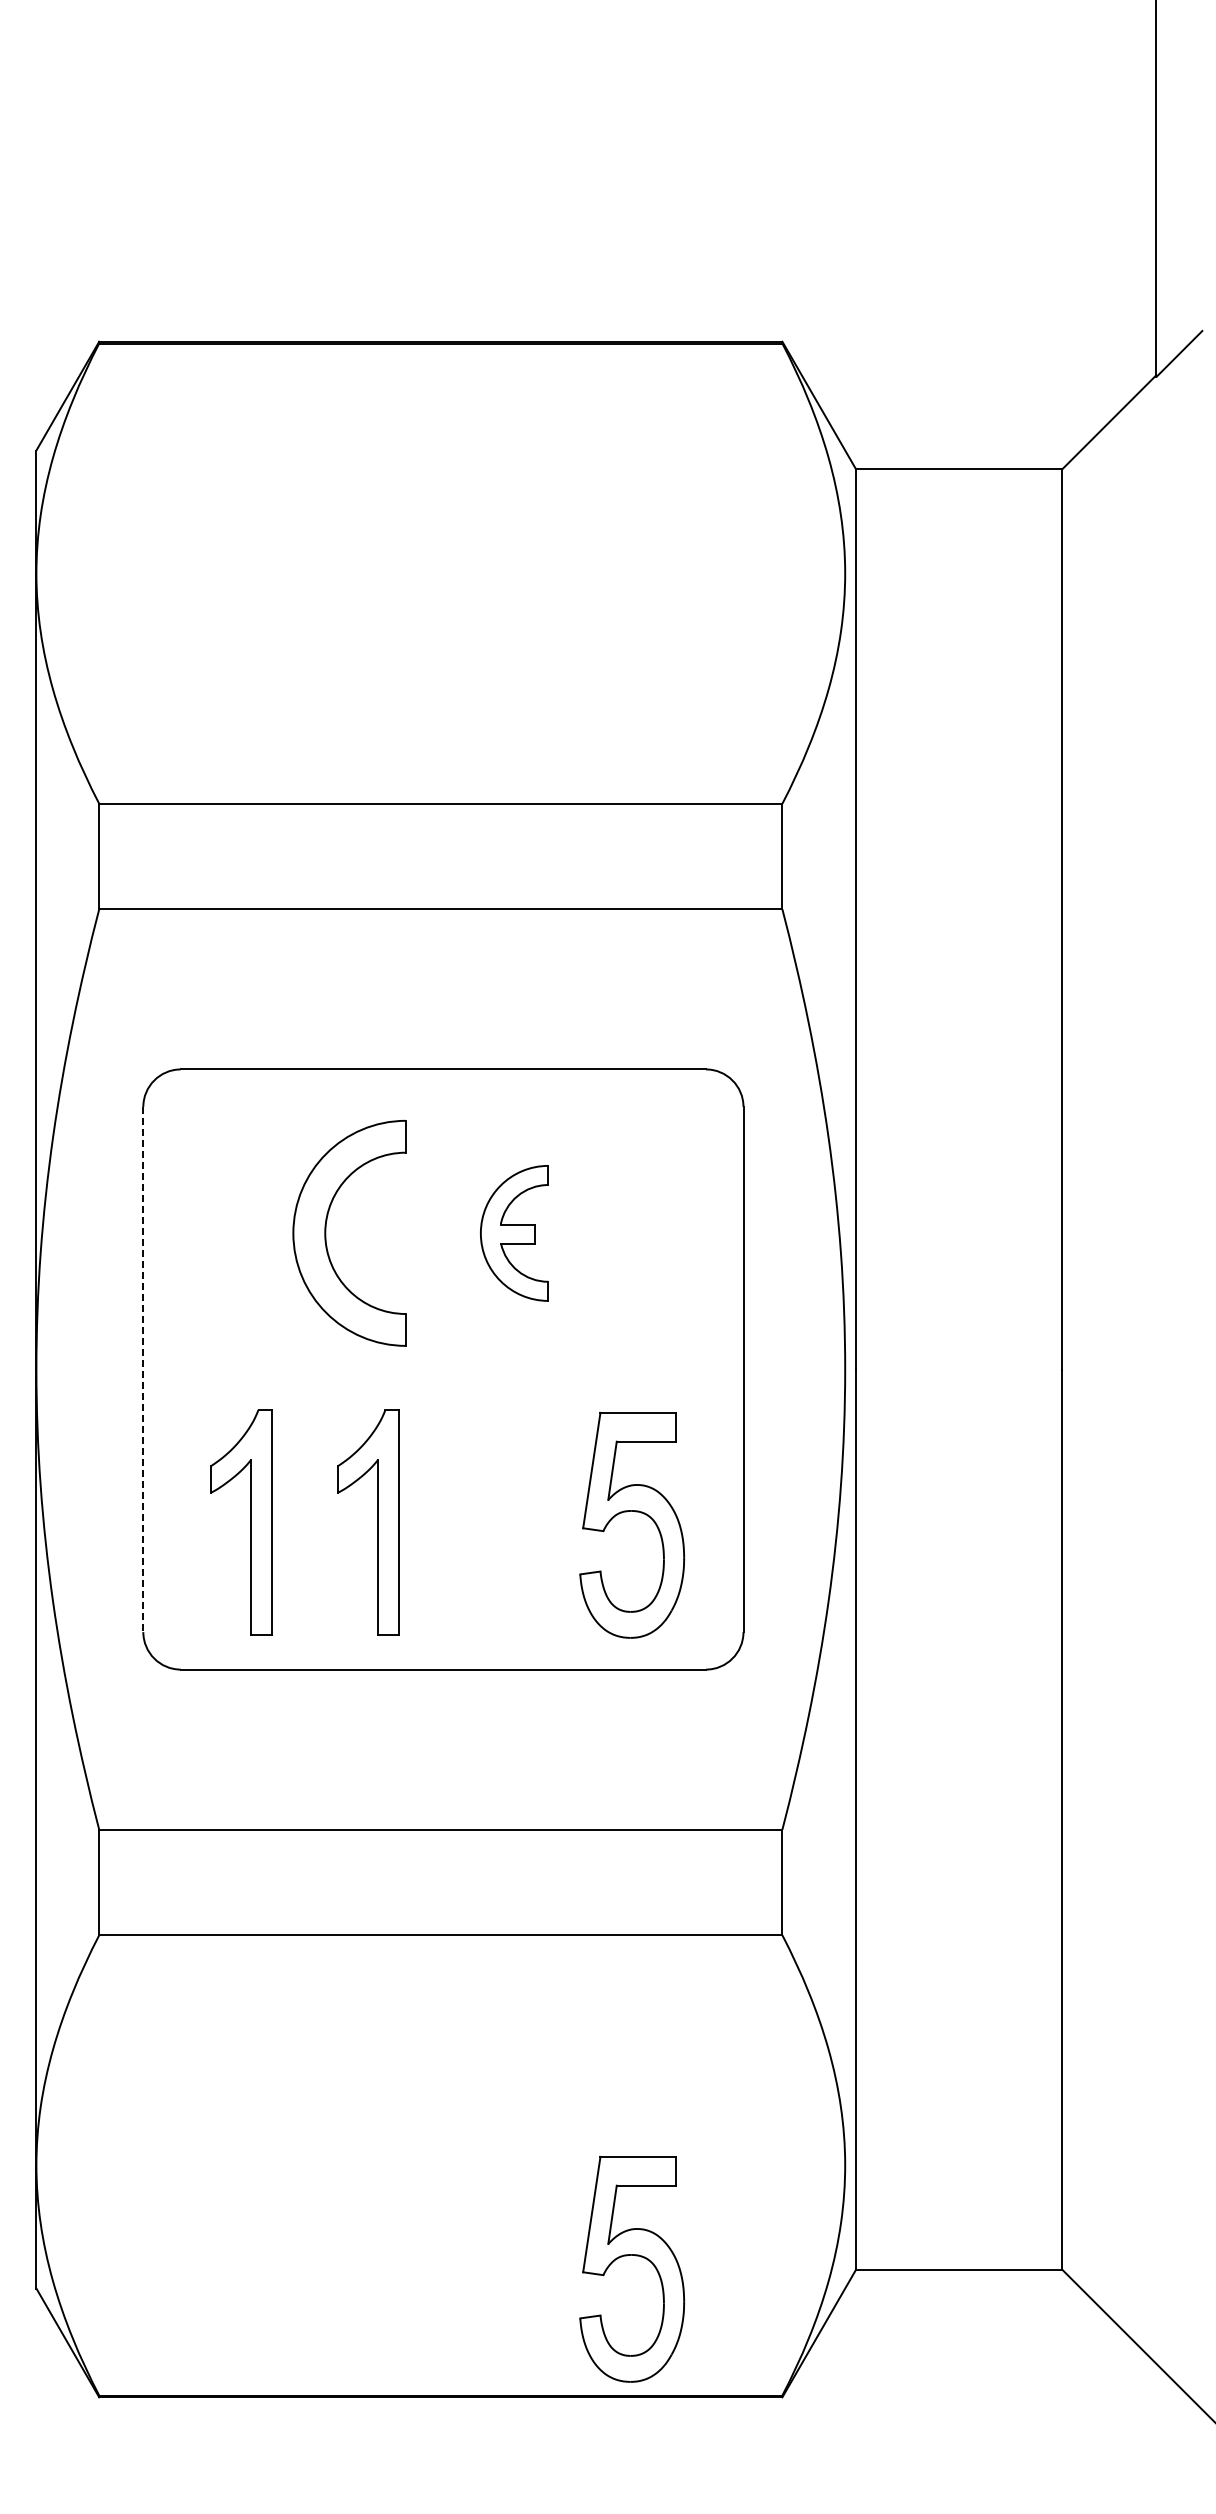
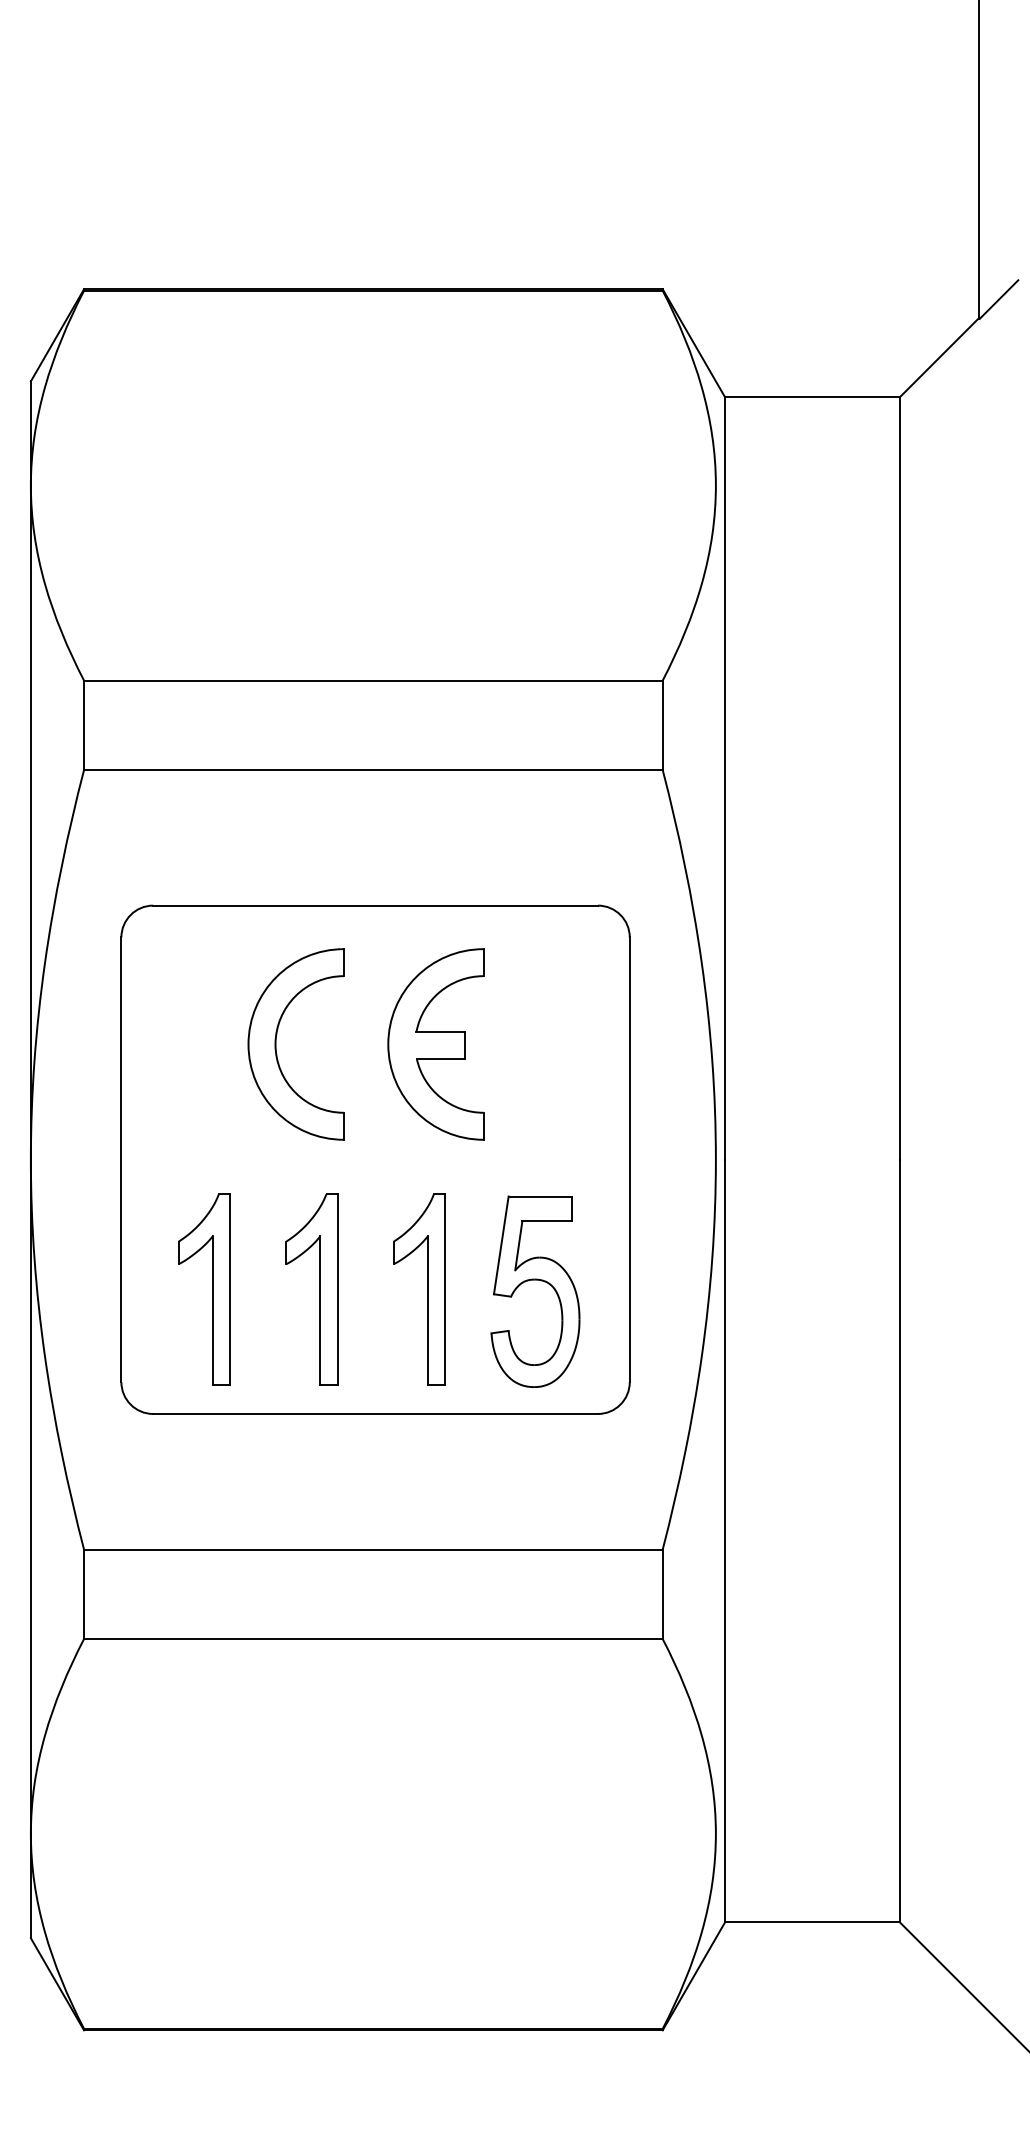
part: (514, 1233) -> (435, 1044), size x1.67
line: (143, 1369) -> (121, 1159), dashed -> solid
part: (504, 1522) -> (427, 1289), added
part: (635, 2256) -> (538, 1911), removed

